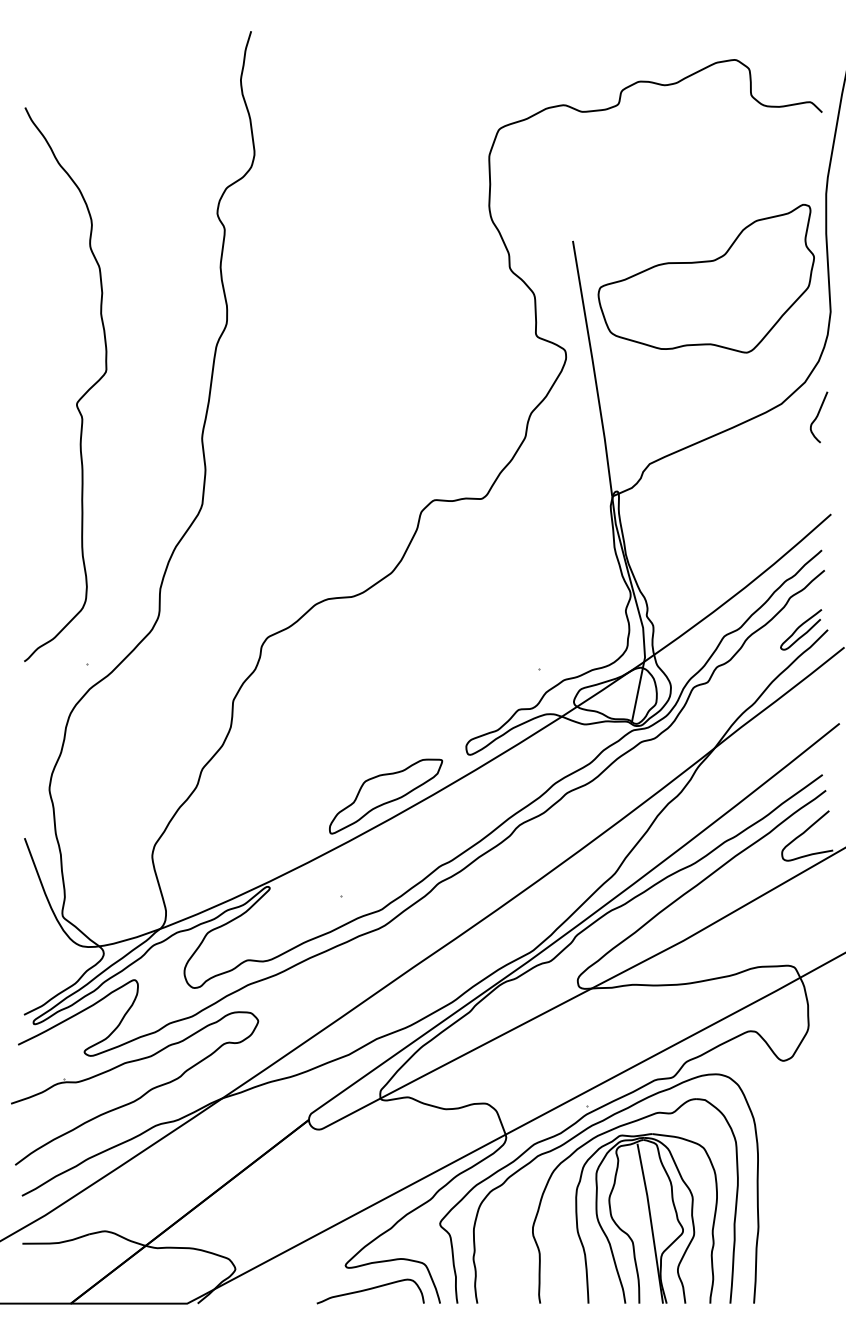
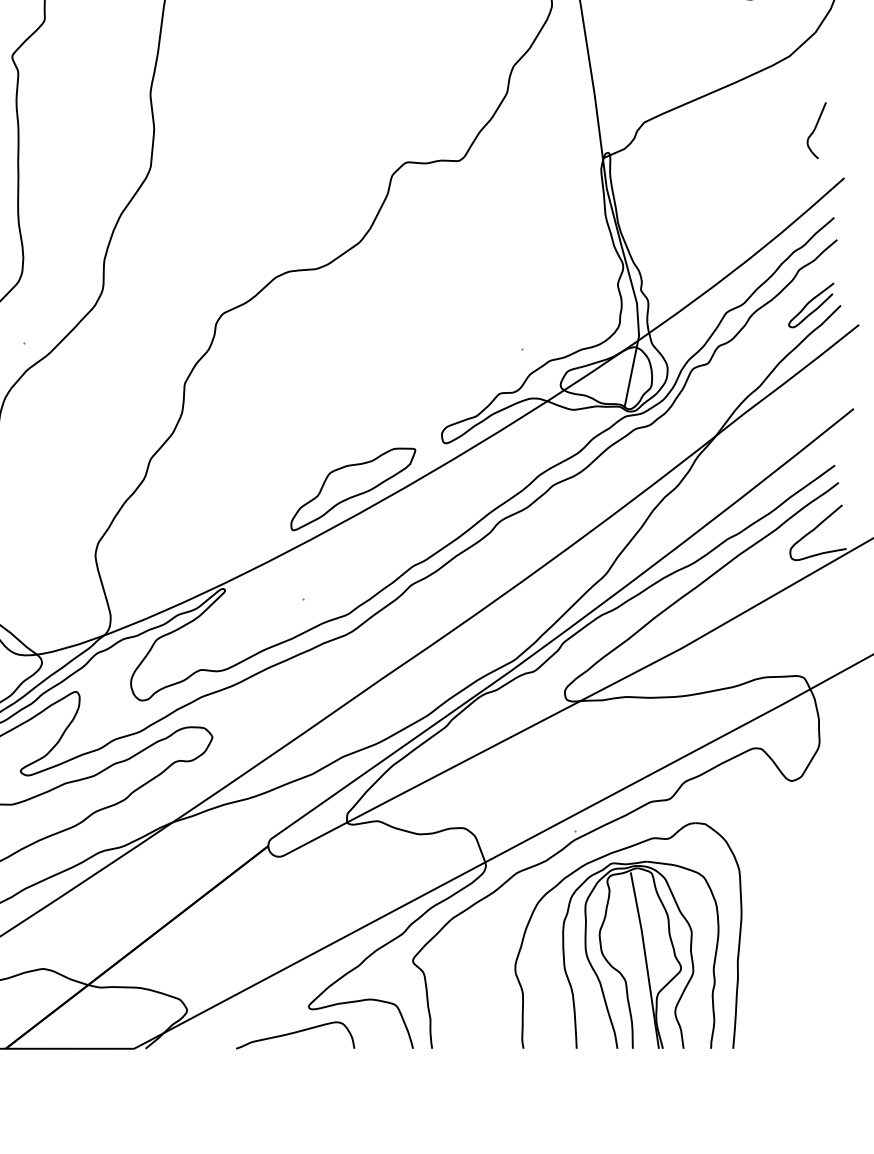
curve: (818, 416) -> (816, 129), moved
curve: (580, 1134) -> (567, 862), removed
curve: (370, 1289) -> (295, 1033), moved

